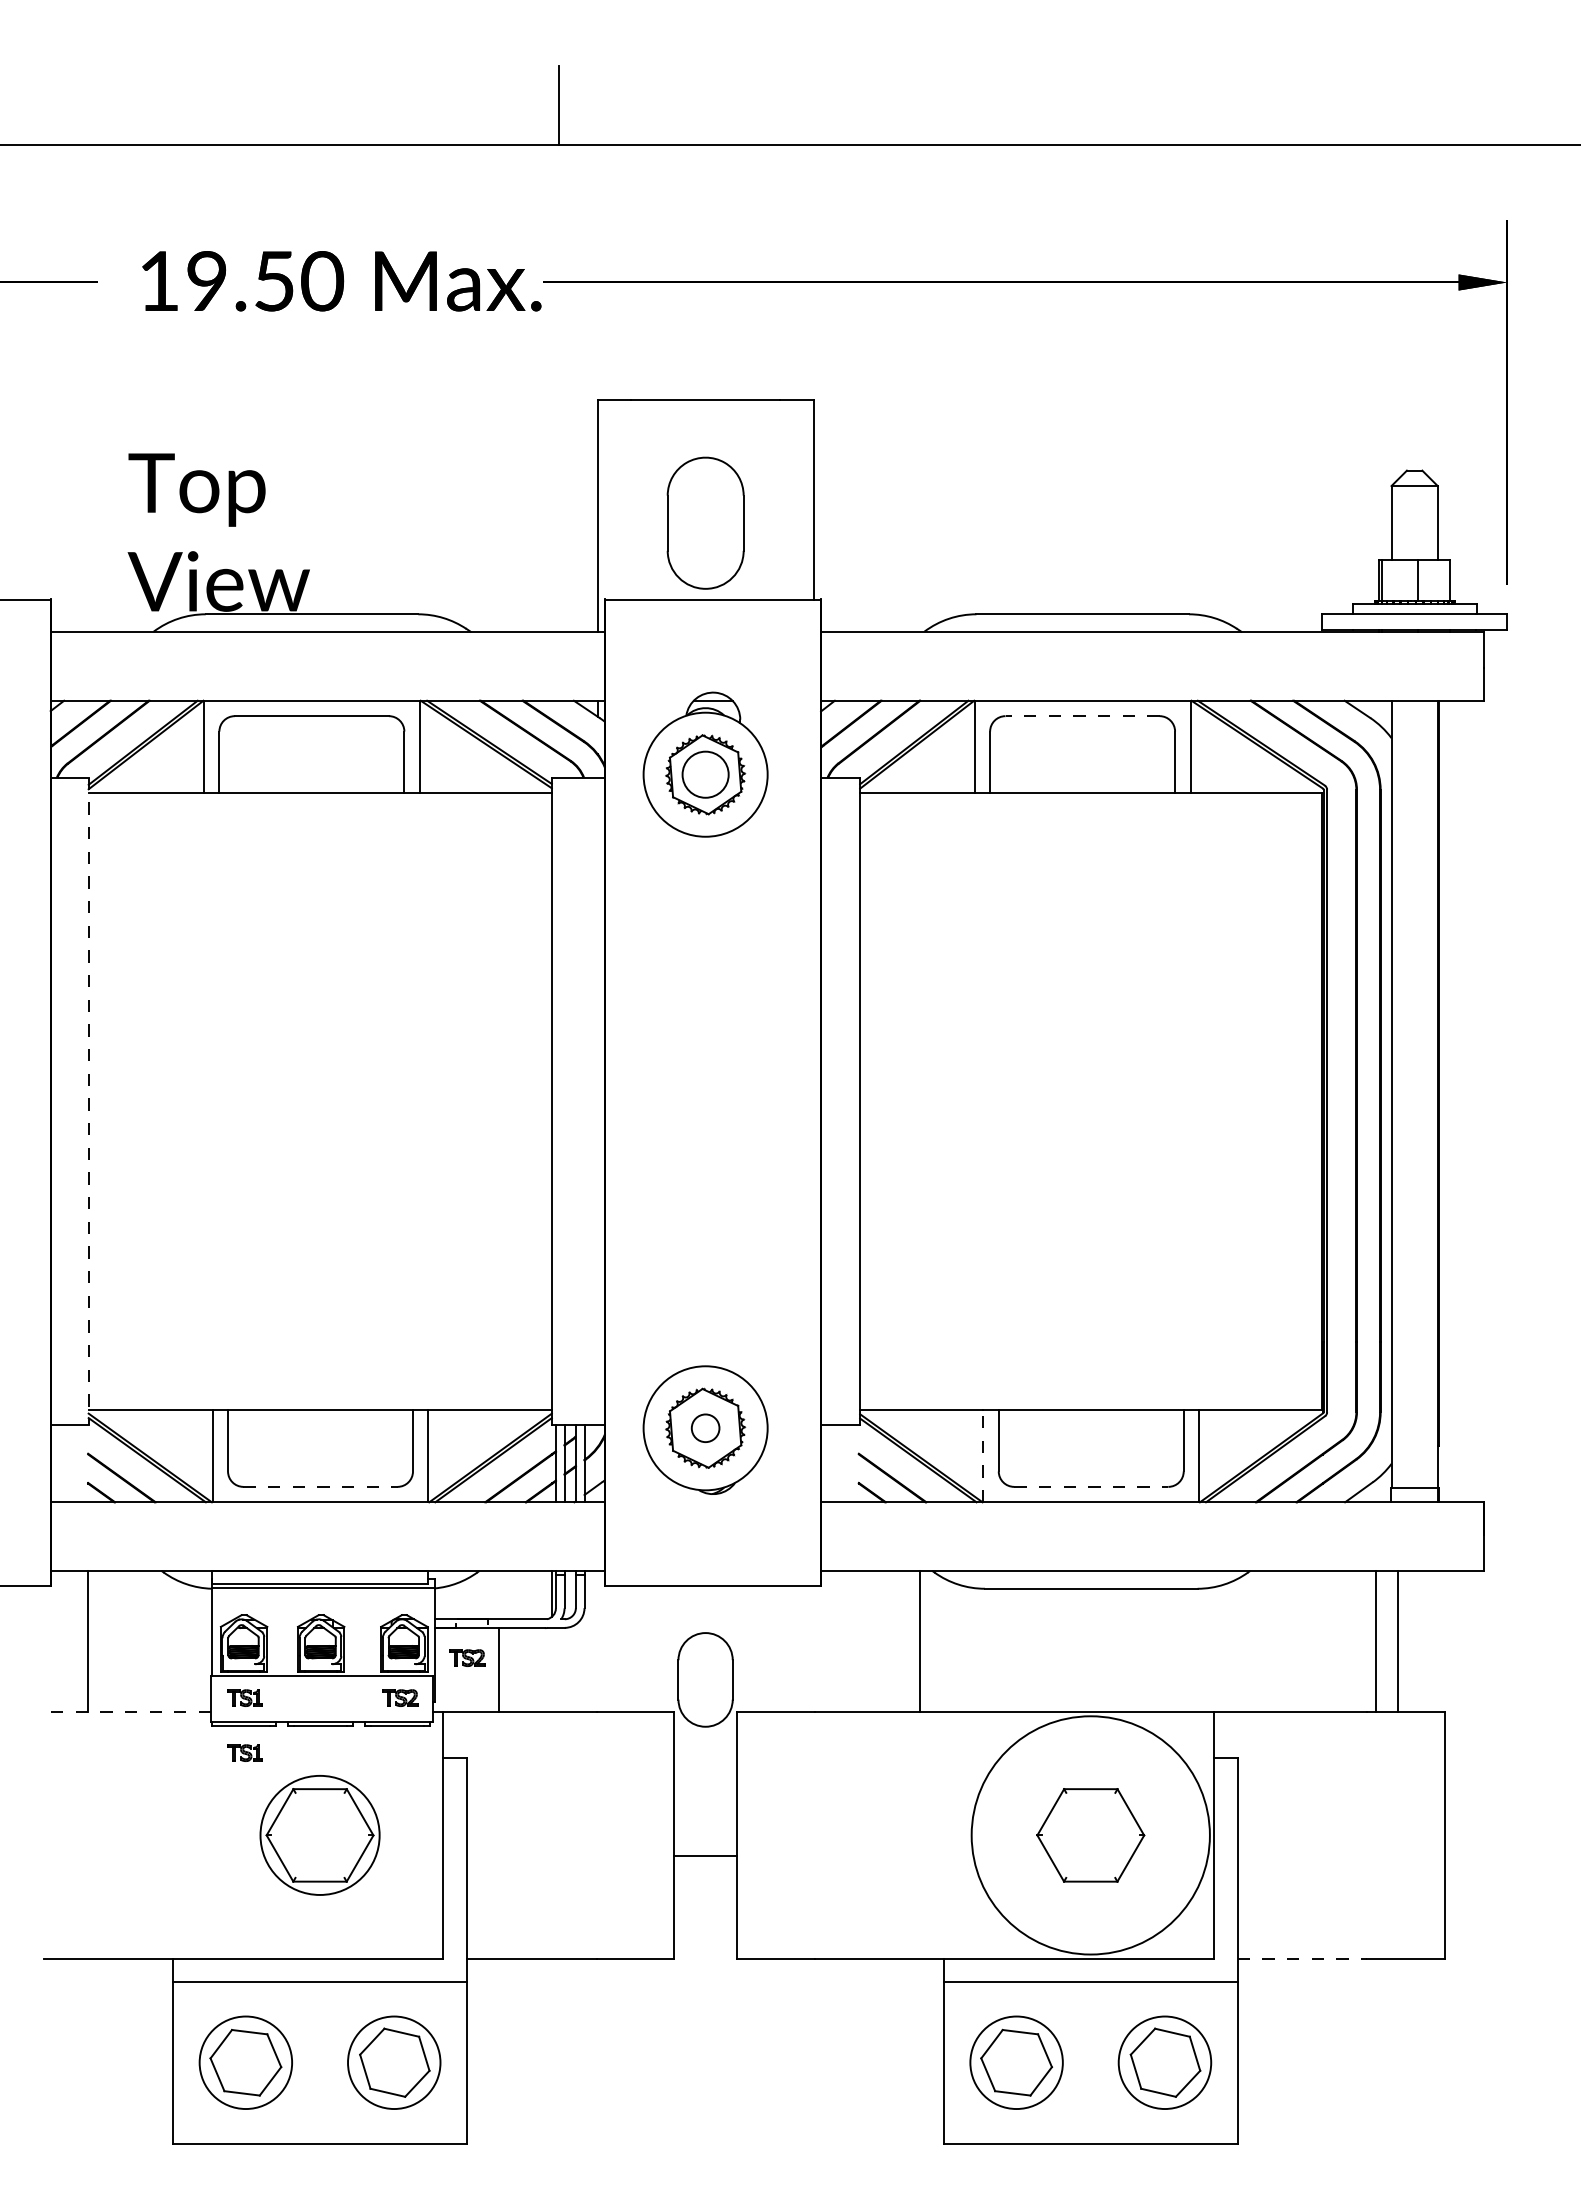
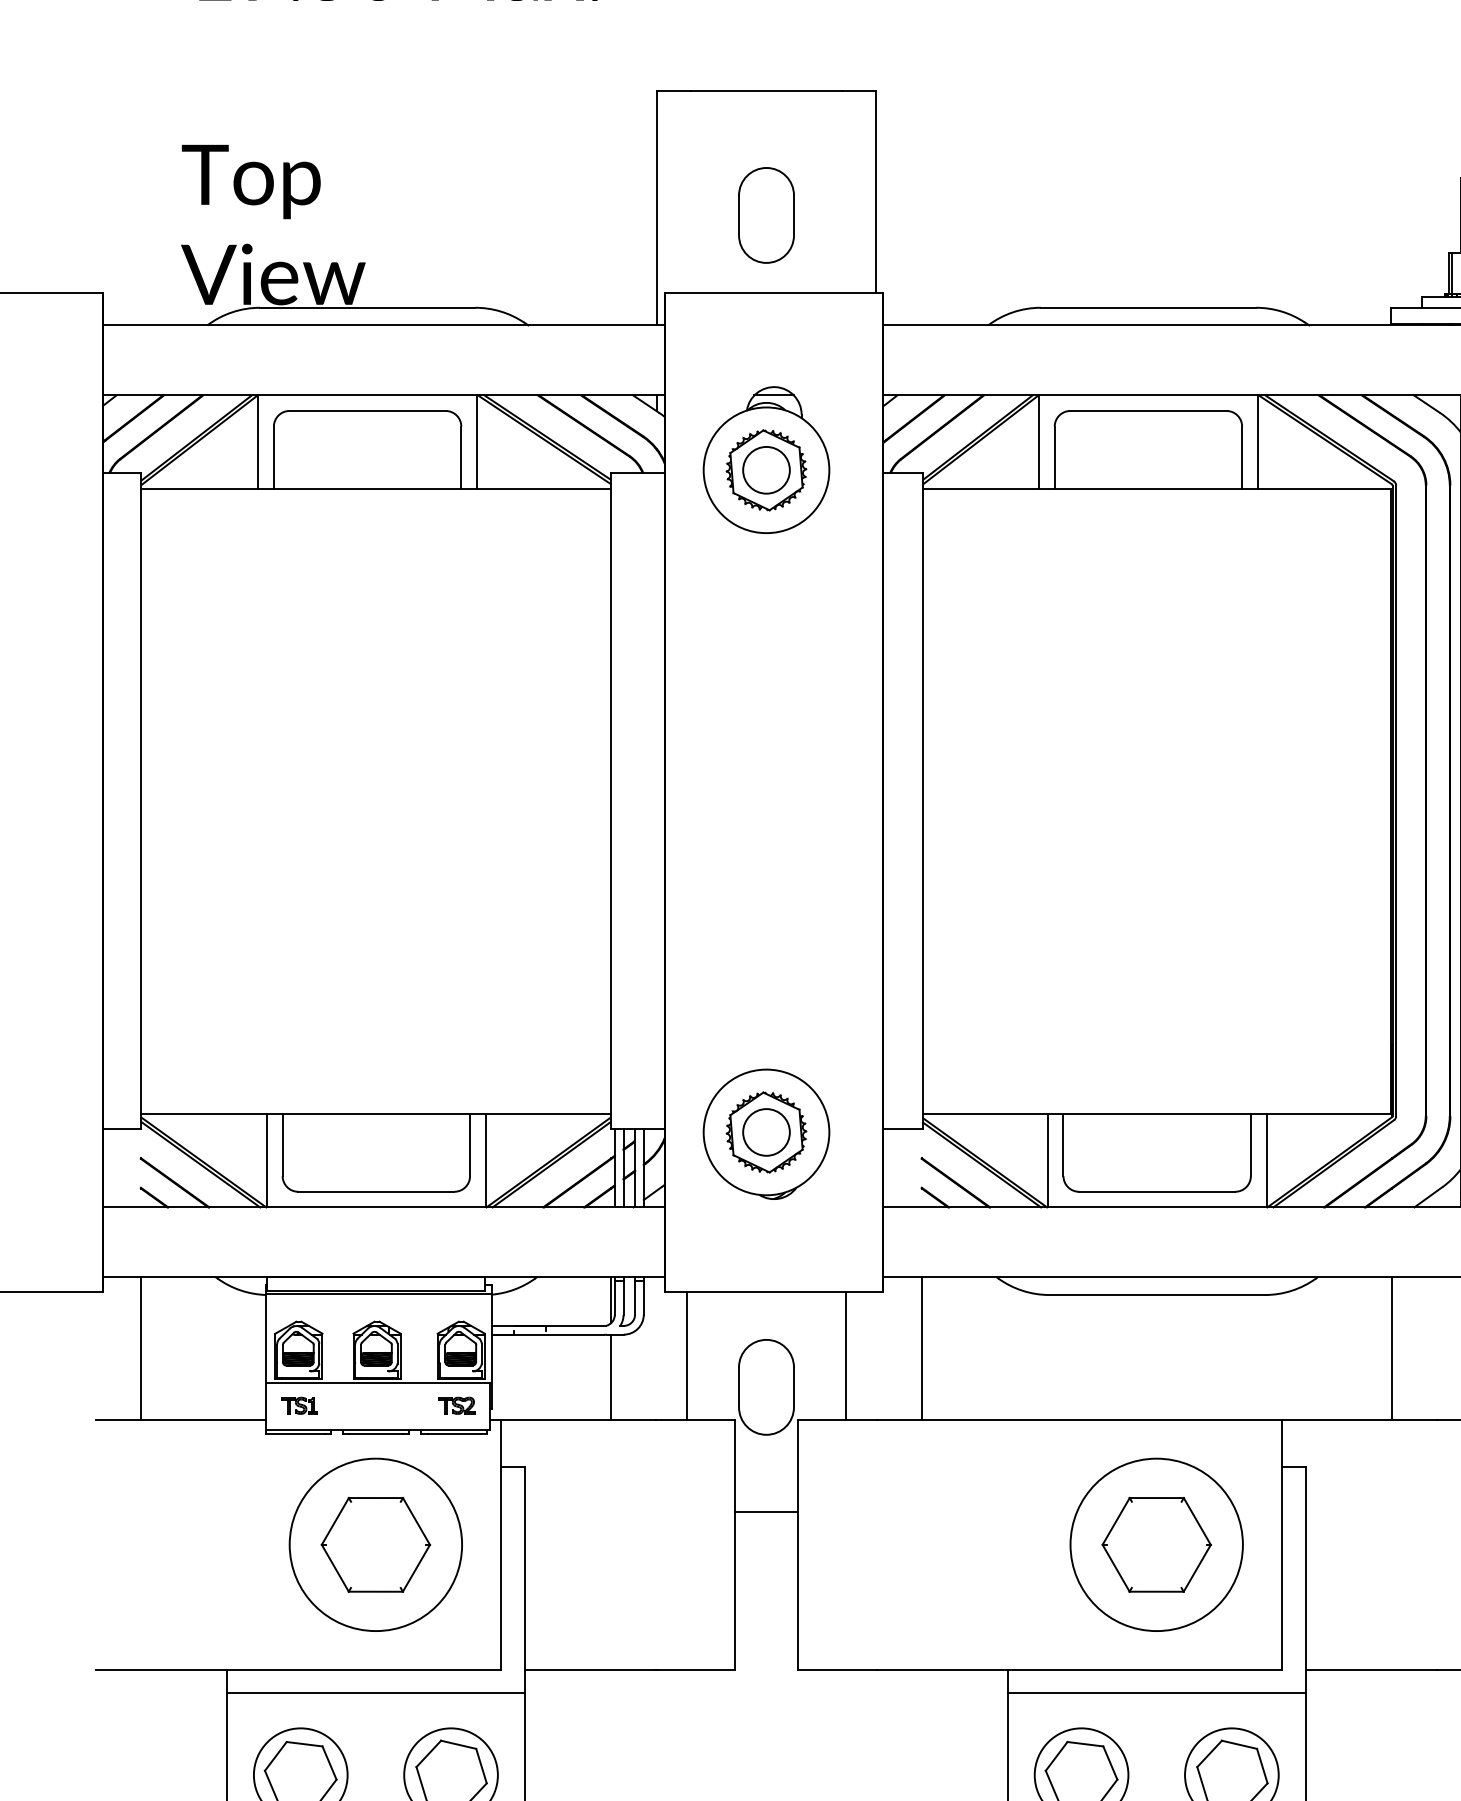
part: (705, 522) -> (766, 214), size x0.71
line: (1082, 716) -> (1148, 411), dashed -> solid
line: (88, 1101) -> (141, 801), dashed -> solid
circle: (705, 1428) -> (766, 1132), size x1.67
line: (983, 1455) -> (1048, 1159), dashed -> solid
line: (321, 1486) -> (377, 1191), dashed -> solid
line: (1091, 1486) -> (1157, 1191), dashed -> solid
line: (919, 1641) -> (921, 1348), moved
line: (1376, 1641) -> (1392, 1348), moved
line: (627, 1649) -> (687, 1356), added
line: (783, 1649) -> (845, 1356), added
part: (467, 1657) -> (525, 1364), removed
line: (499, 1669) -> (611, 1376), moved
line: (127, 1712) -> (180, 1420), dashed -> solid
part: (244, 1752) -> (299, 1460), removed
circle: (319, 1835) -> (375, 1544), size x1.43
circle: (1090, 1835) -> (1156, 1544), size x0.71
line: (705, 1856) -> (766, 1512), moved
line: (1302, 1958) -> (1371, 1669), dashed -> solid

